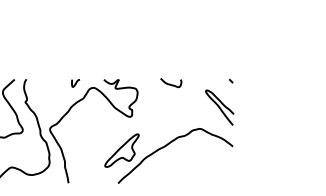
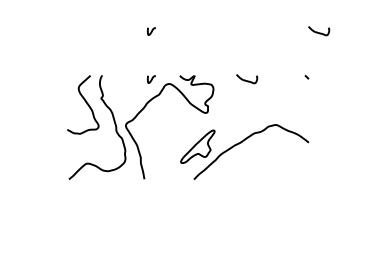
curve: (75, 35) -> (151, 31), added
curve: (243, 36) -> (319, 32), added
curve: (219, 107) -> (295, 103), removed

